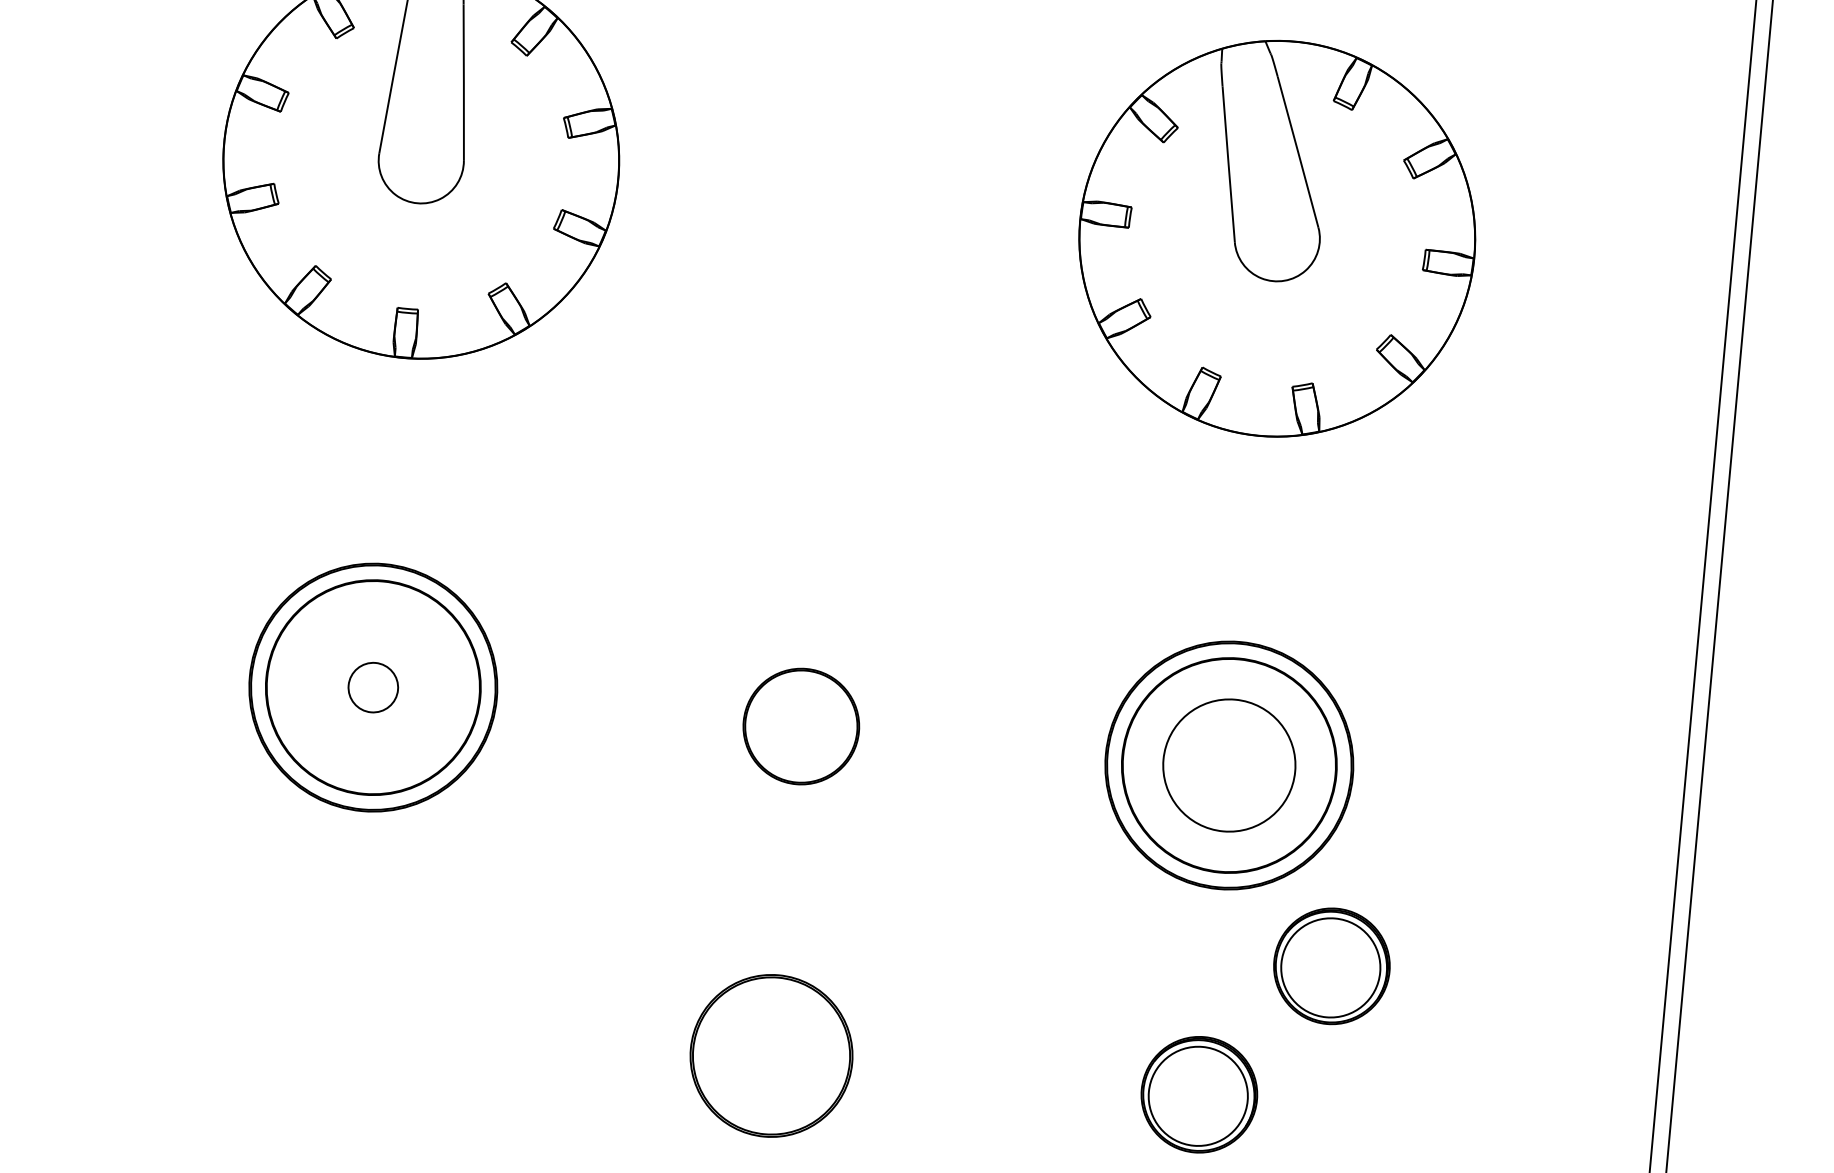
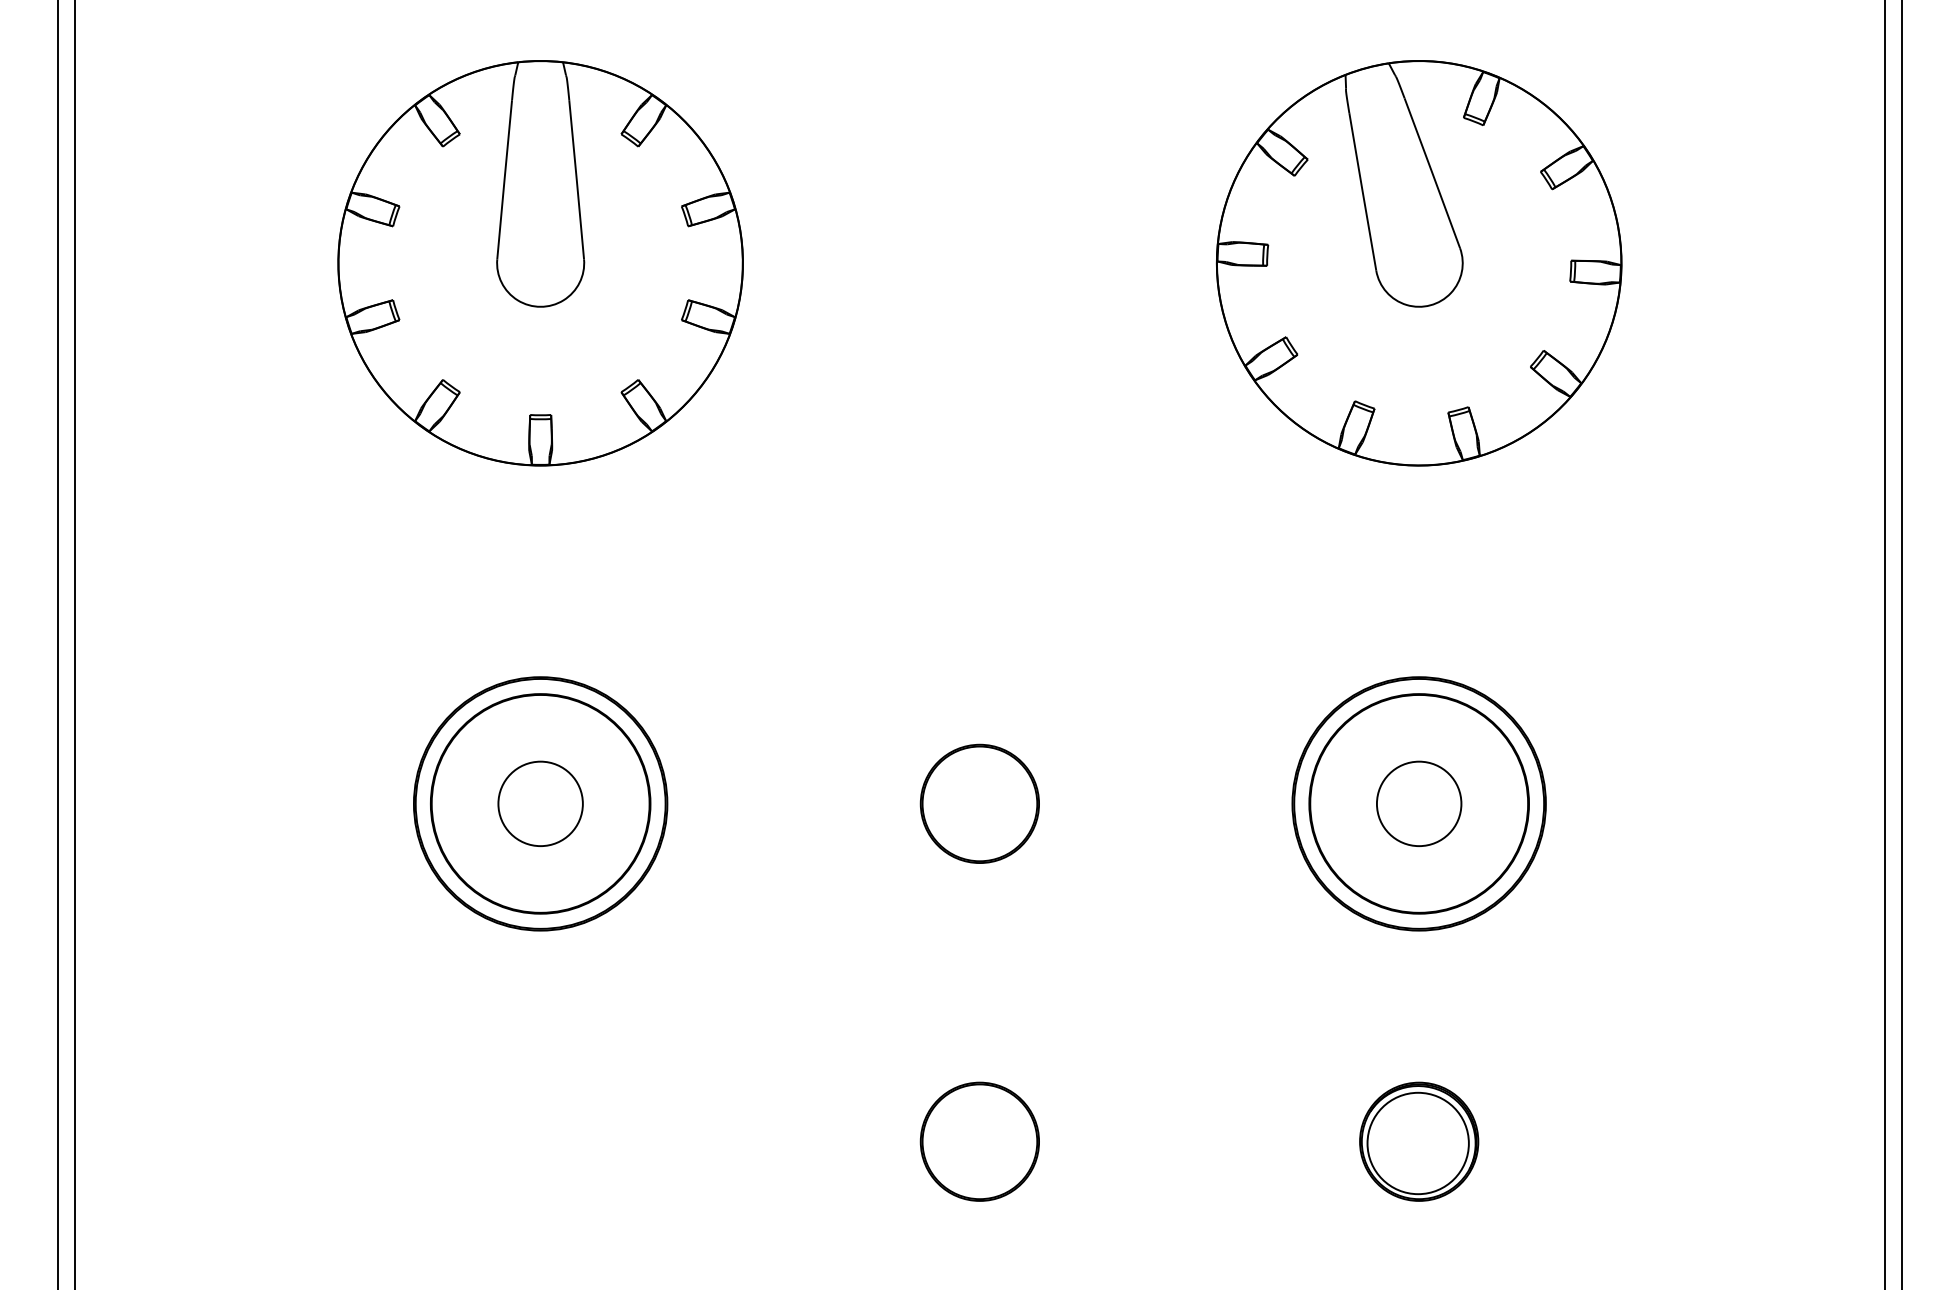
circle: (373, 687) -> (540, 803), size x1.67
circle: (1228, 765) -> (1418, 803), size x0.62
part: (1332, 966) -> (1542, 998), removed
part: (771, 1055) -> (979, 1141), size x0.71

